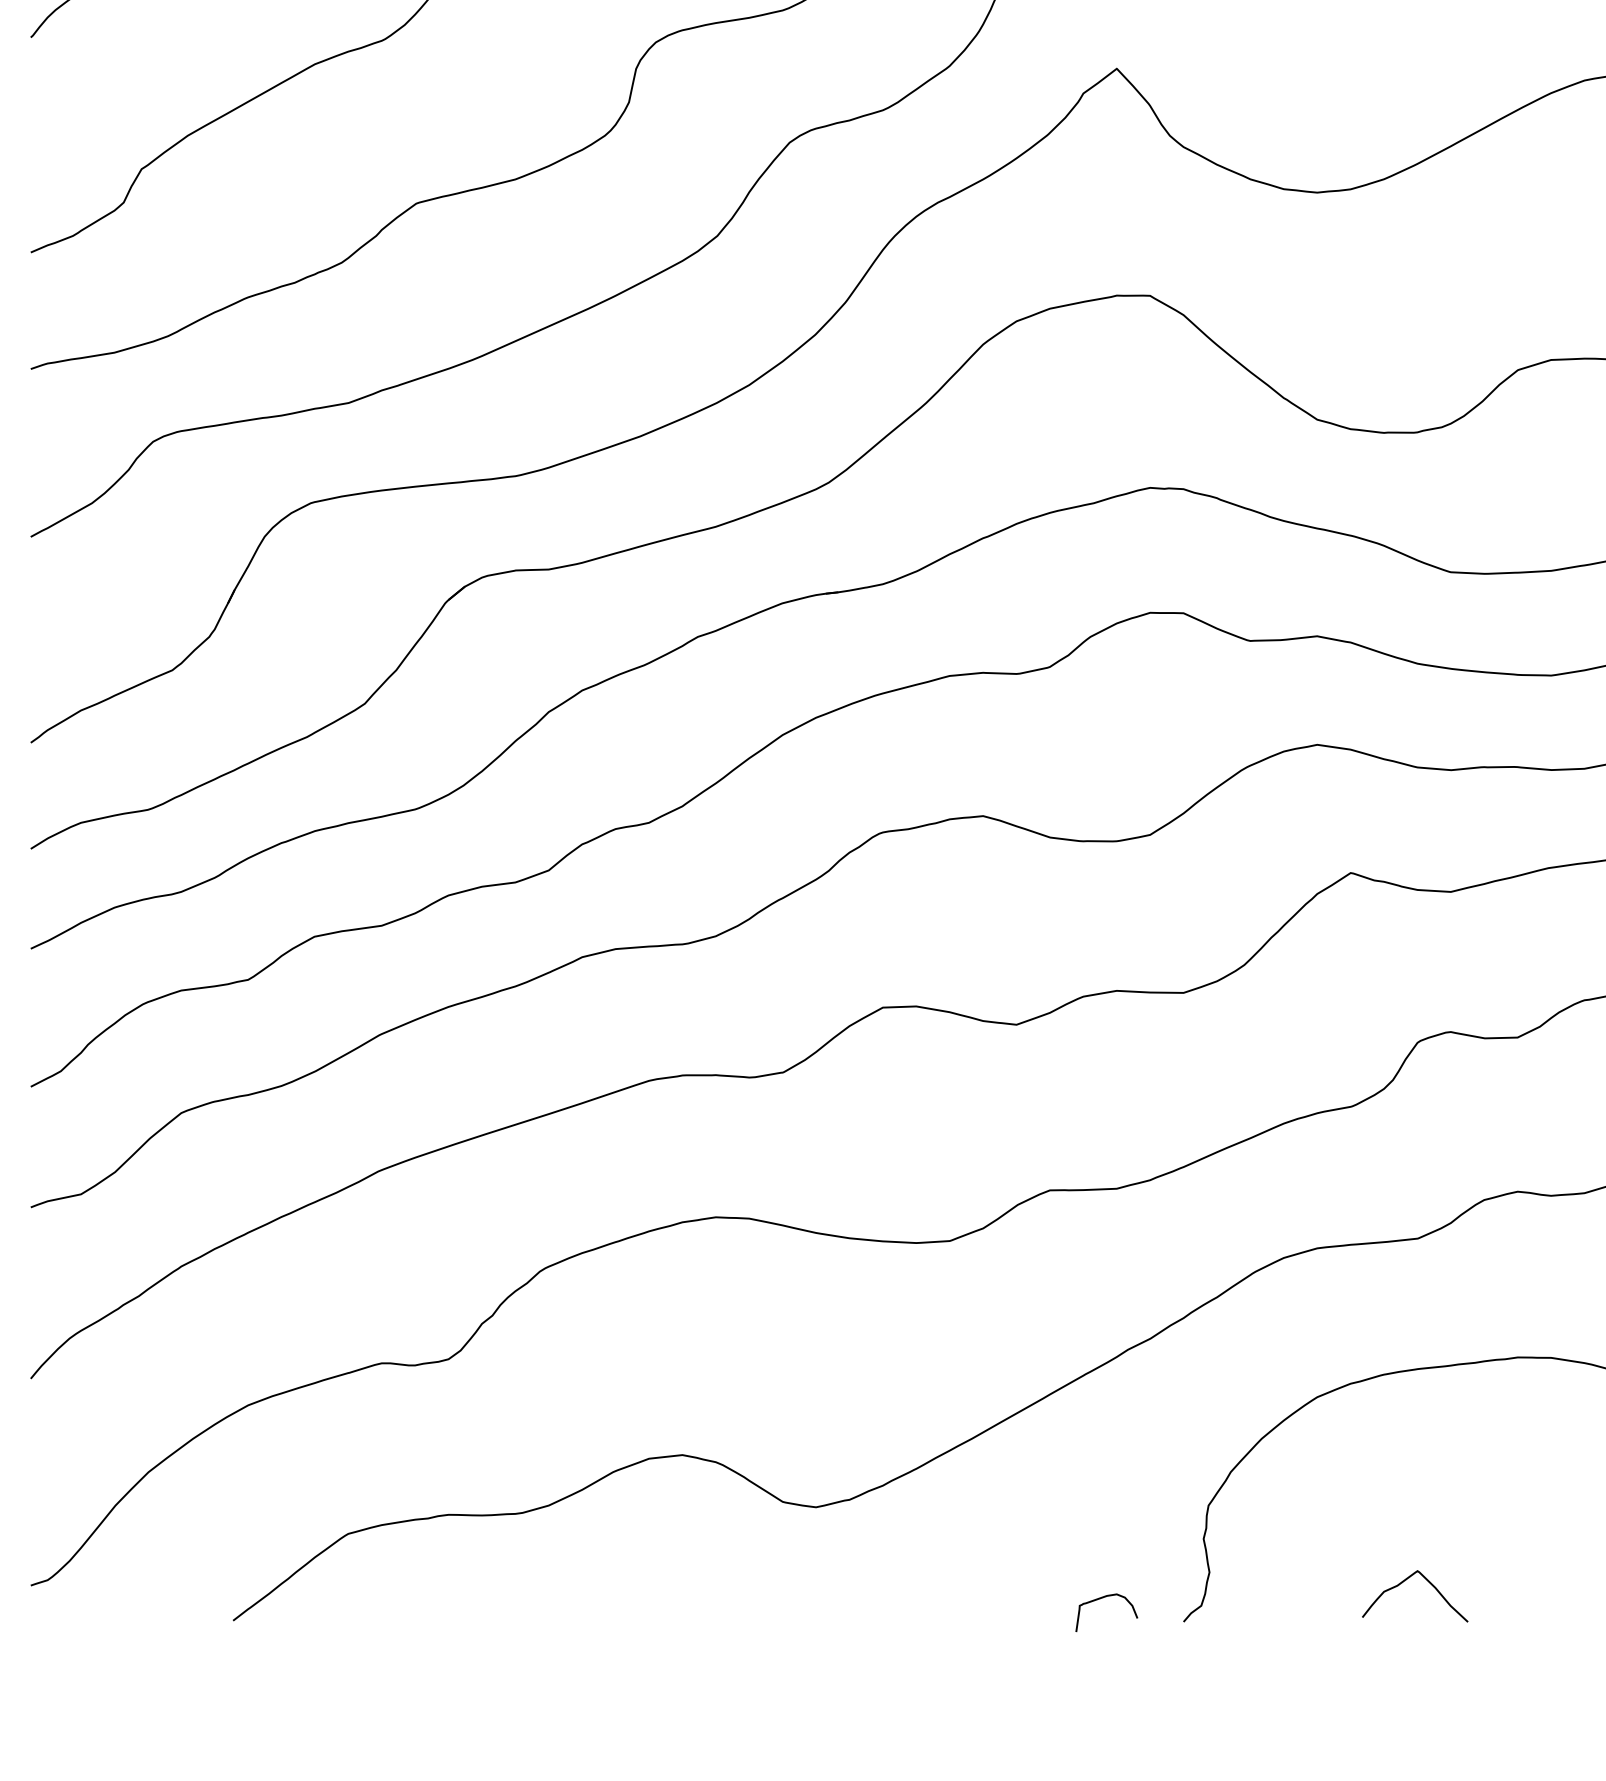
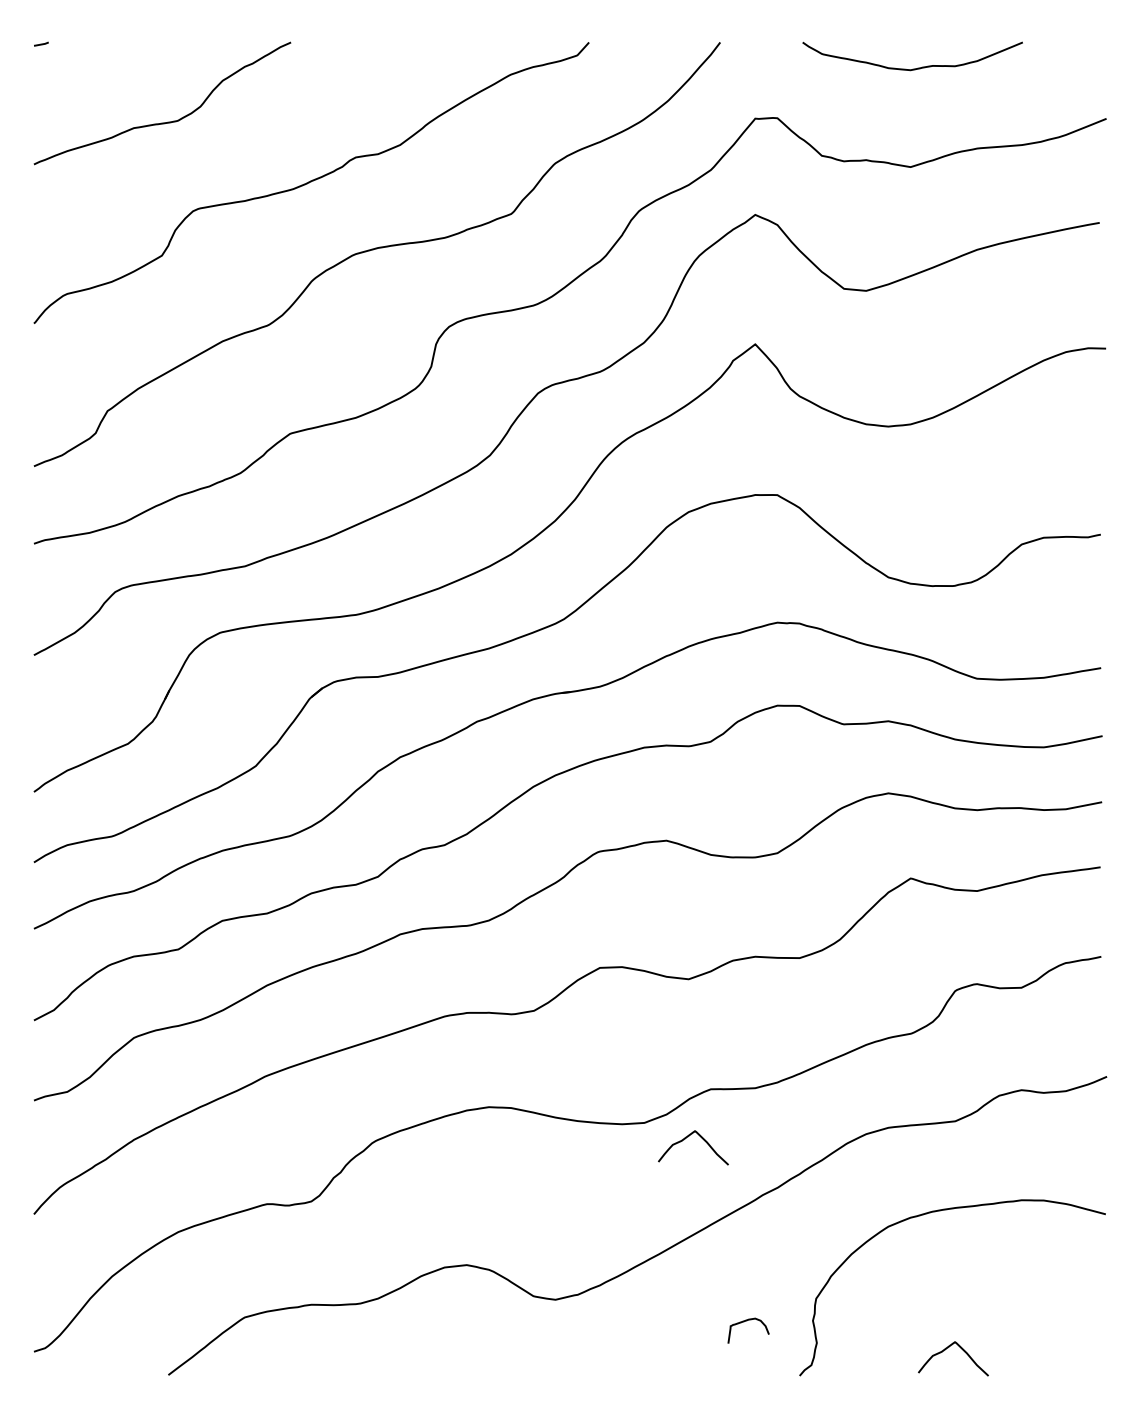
curve: (1016, 1262) -> (688, 1137), added
curve: (1100, 1600) -> (744, 1322), moved

